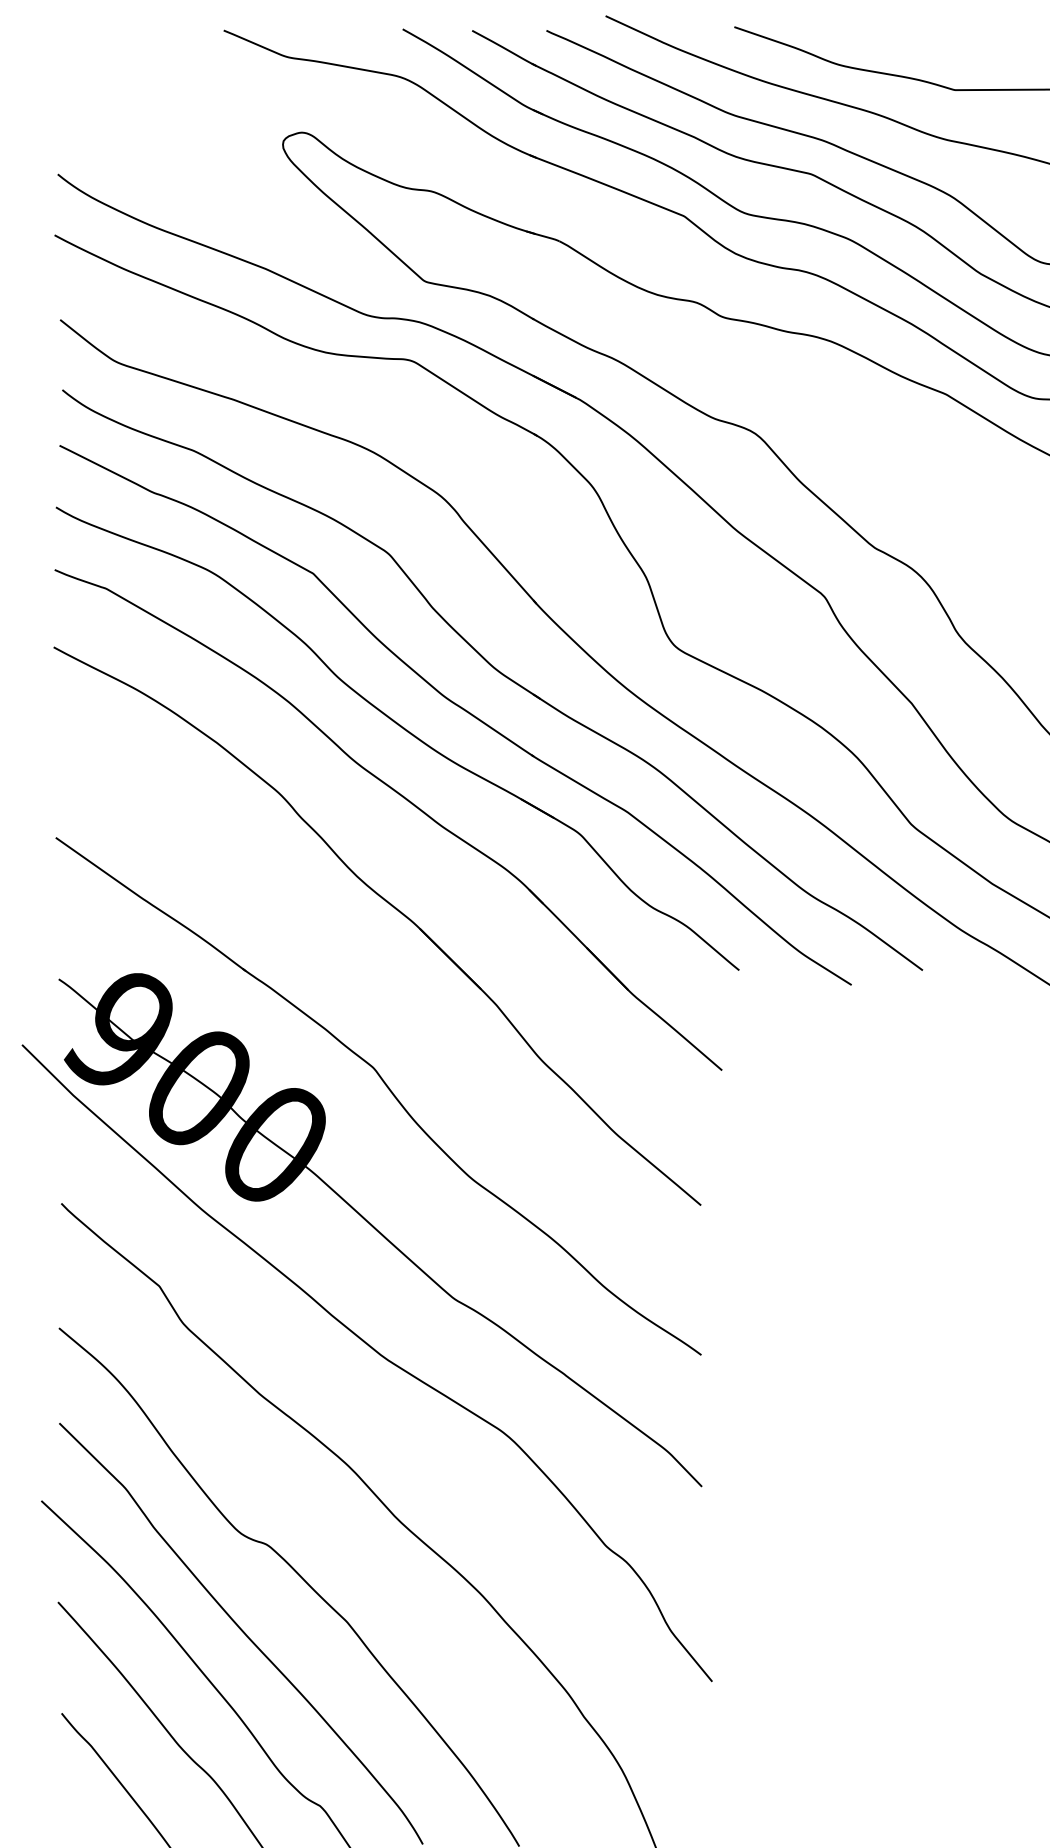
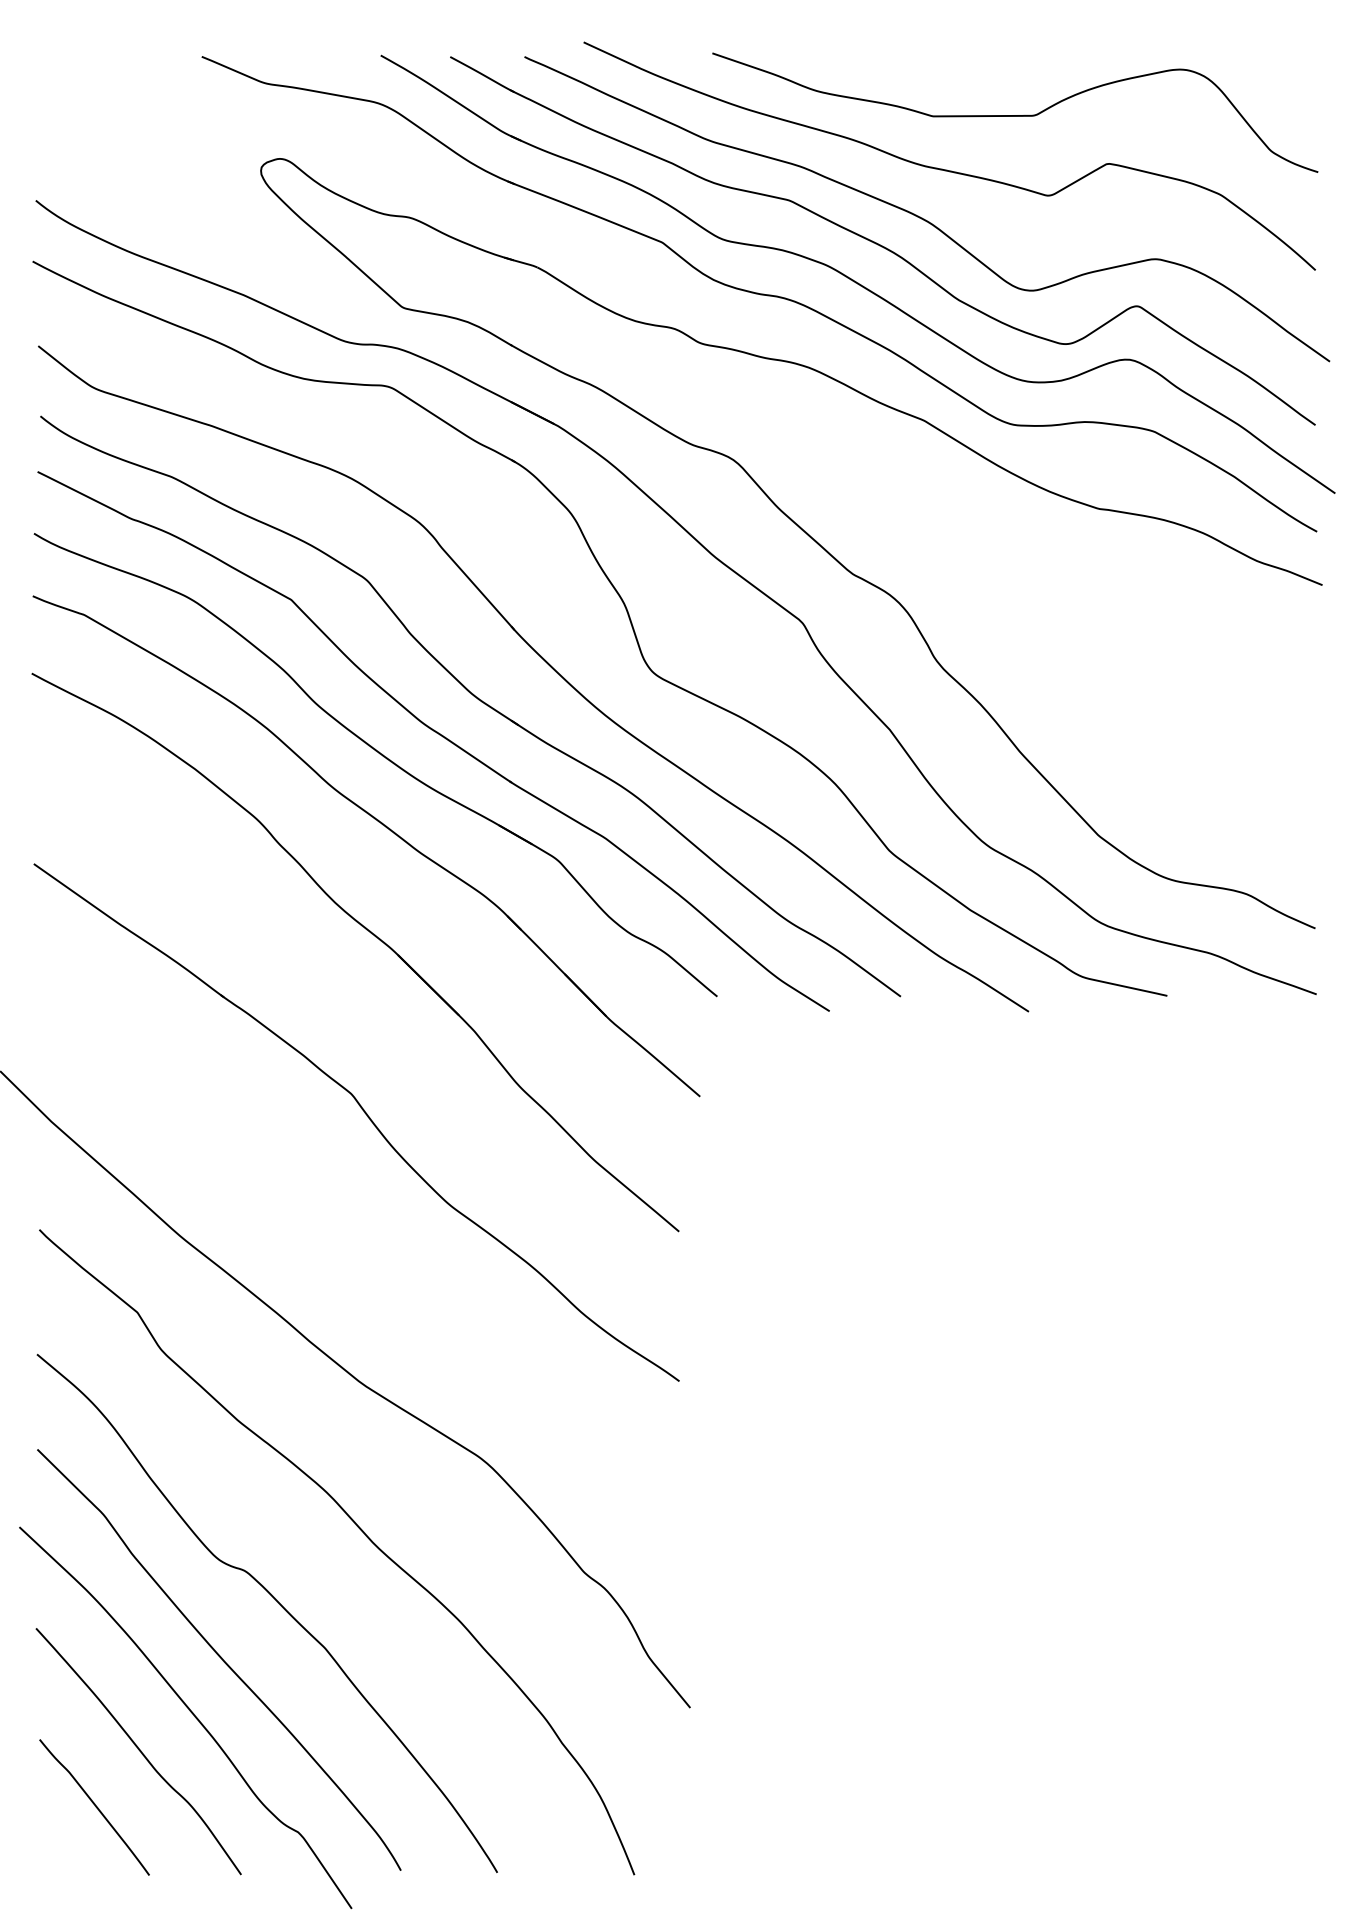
part: (380, 1230) -> (358, 1256), removed

